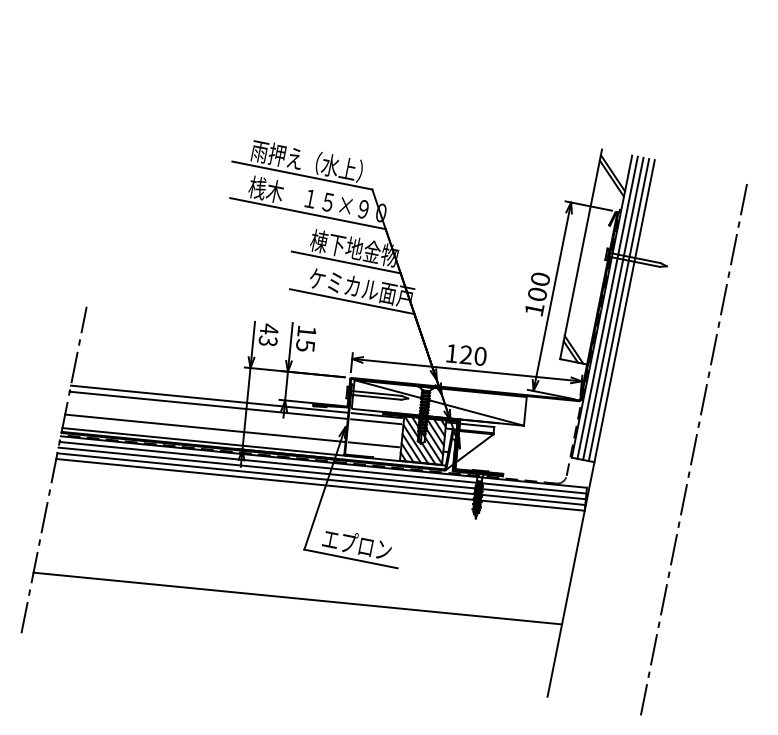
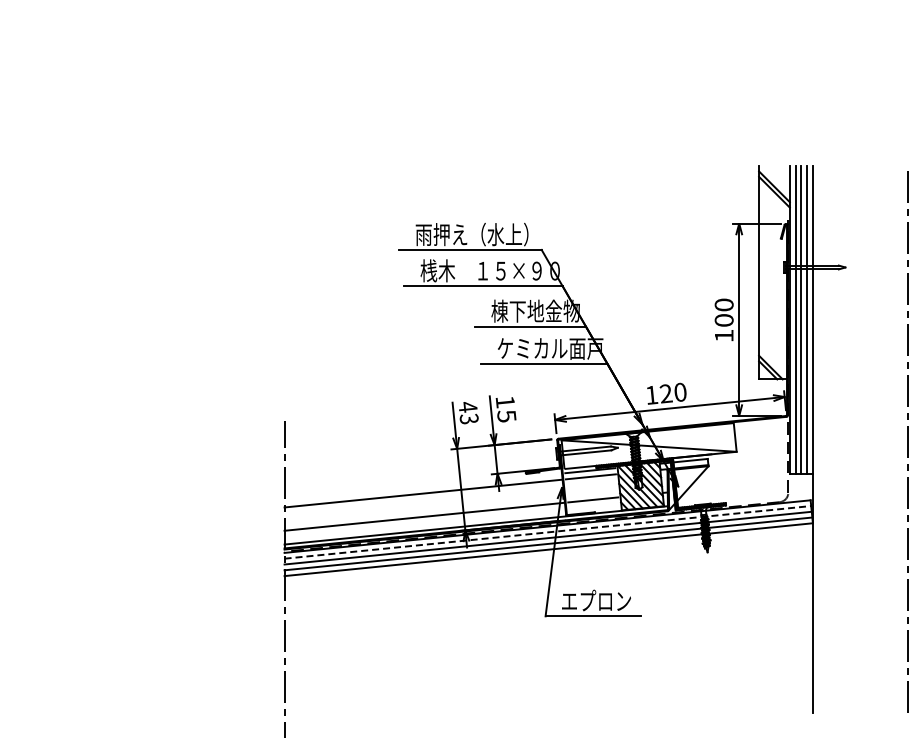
line: (208, 399) -> (422, 487), removed
line: (322, 467) -> (547, 532), solid -> dashed
line: (297, 598) -> (548, 665), removed

